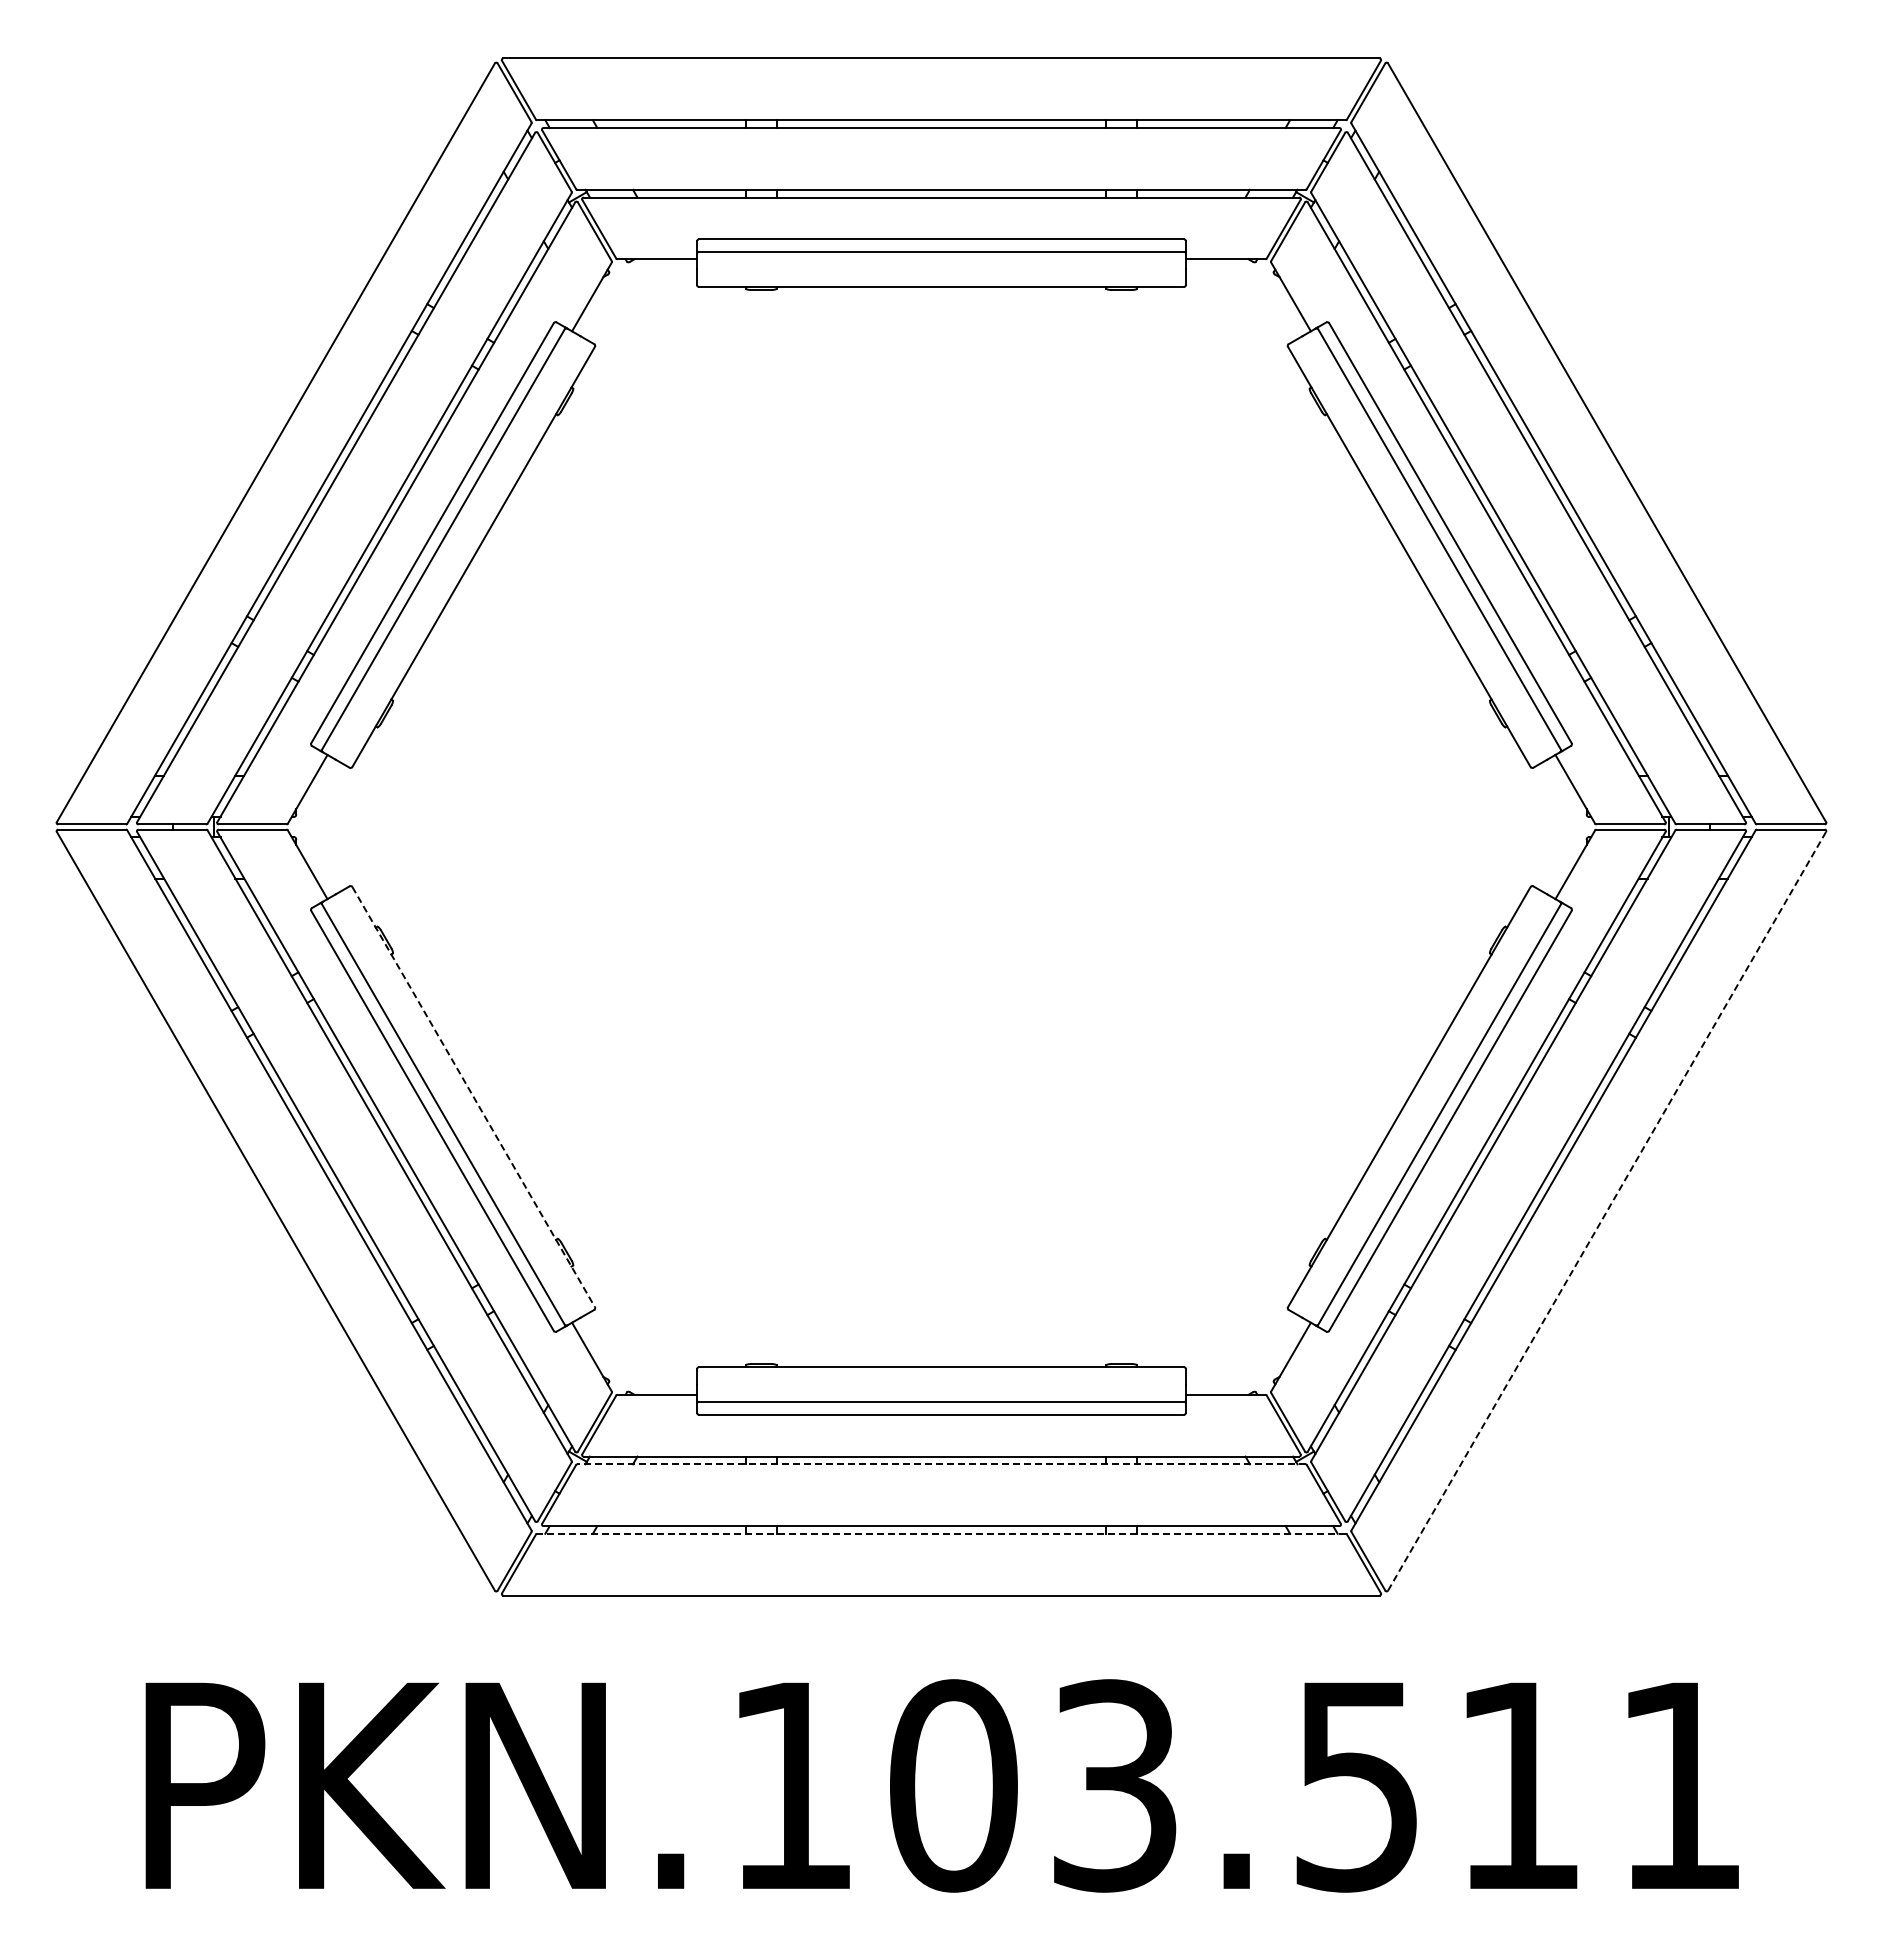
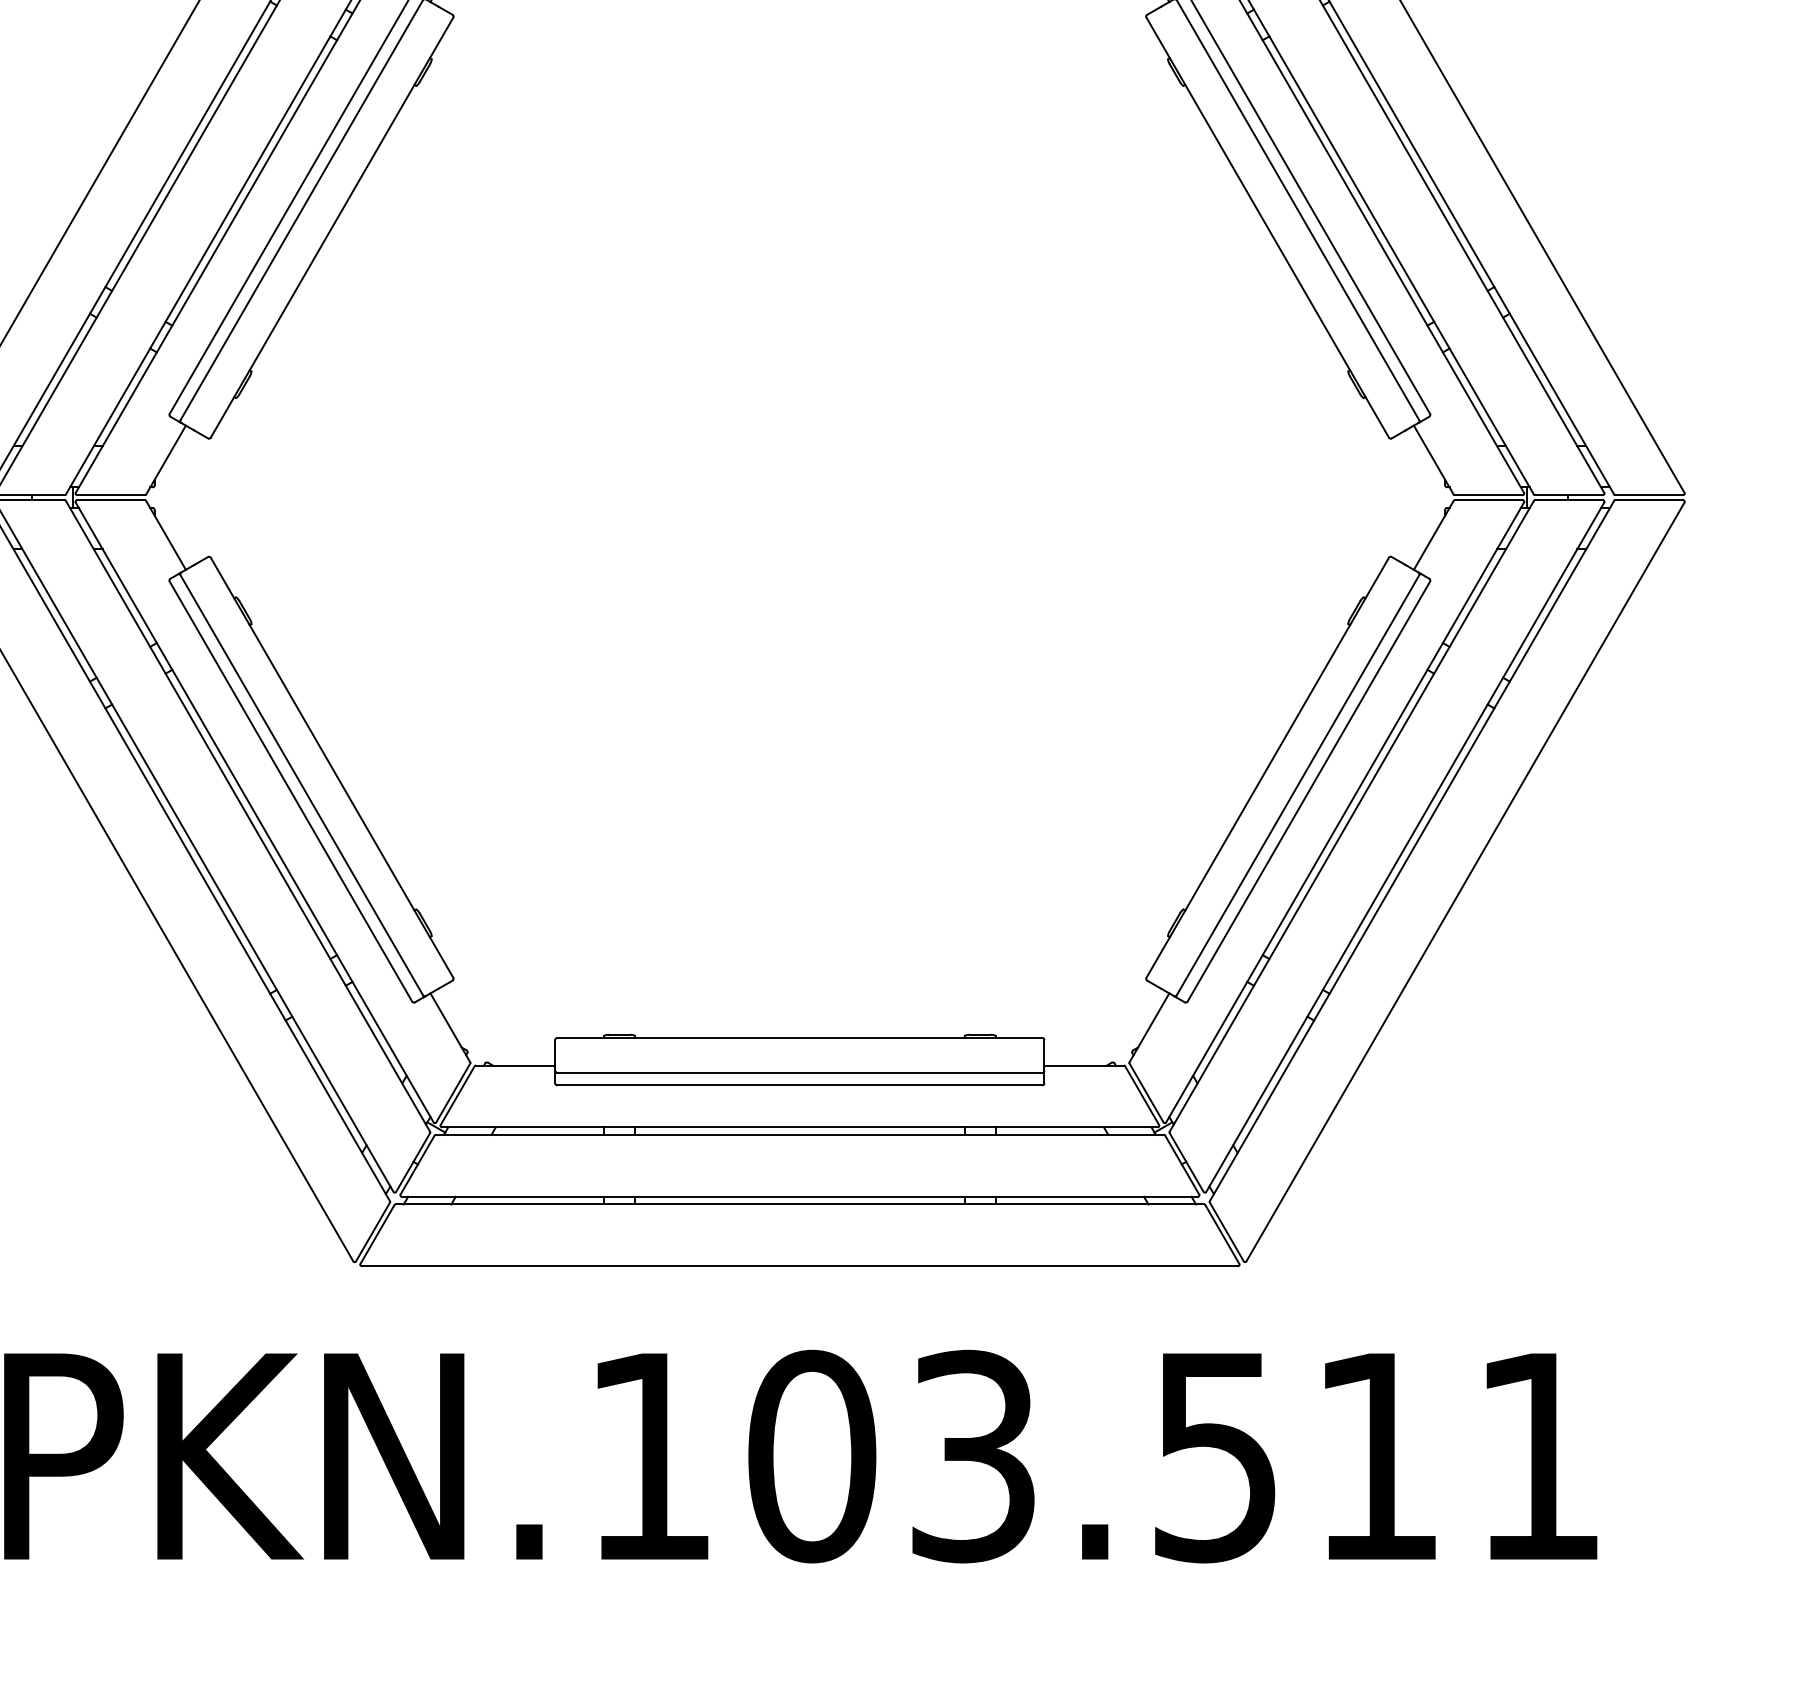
line: (473, 1097) -> (331, 768), dashed -> solid
line: (1607, 1210) -> (1465, 881), dashed -> solid
line: (941, 1464) -> (799, 1135), dashed -> solid
line: (941, 1533) -> (799, 1204), dashed -> solid

